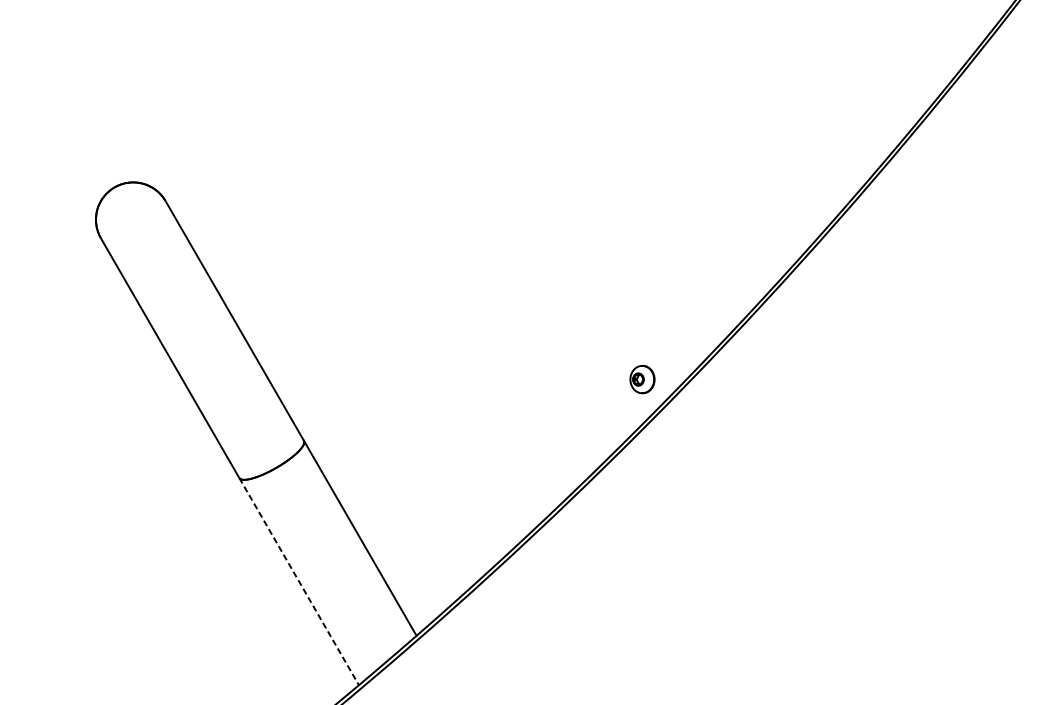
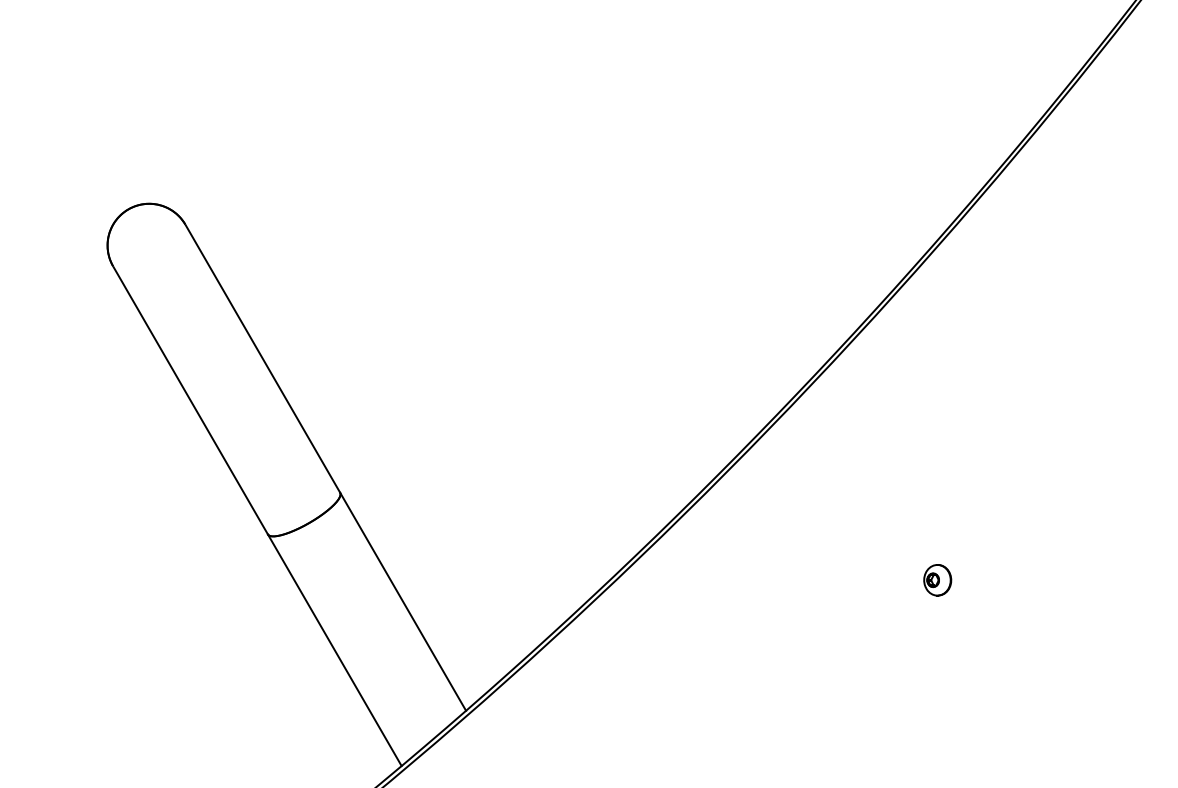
part: (642, 379) -> (937, 580), moved
line: (298, 581) -> (334, 650), dashed -> solid

